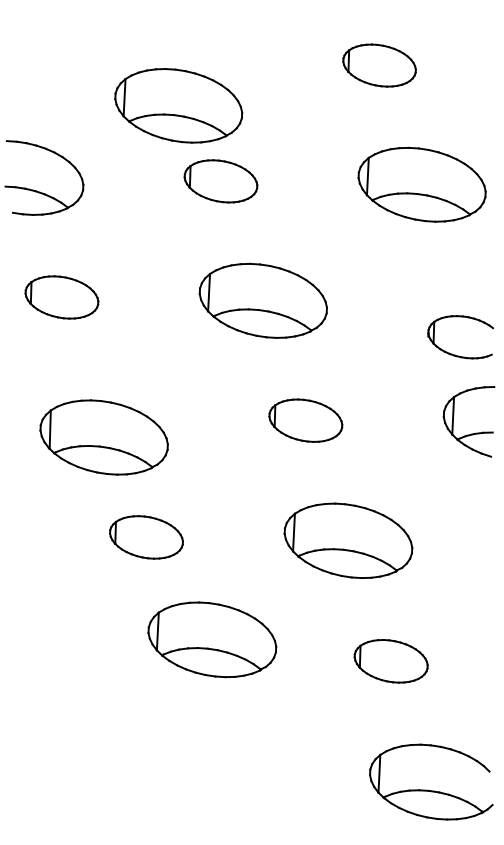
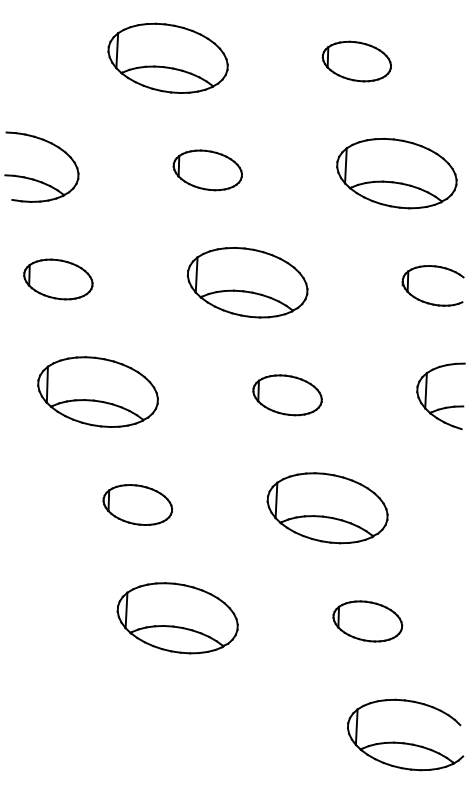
part: (178, 104) -> (167, 57), moved
part: (453, 353) -> (426, 301), moved
part: (103, 436) -> (97, 391), moved
part: (212, 640) -> (177, 618), moved

